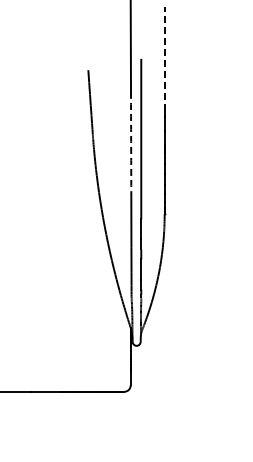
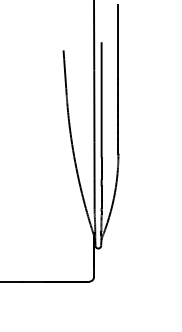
line: (164, 58) -> (118, 42), dashed -> solid
arc: (131, 148) -> (94, 106), dashed -> solid

